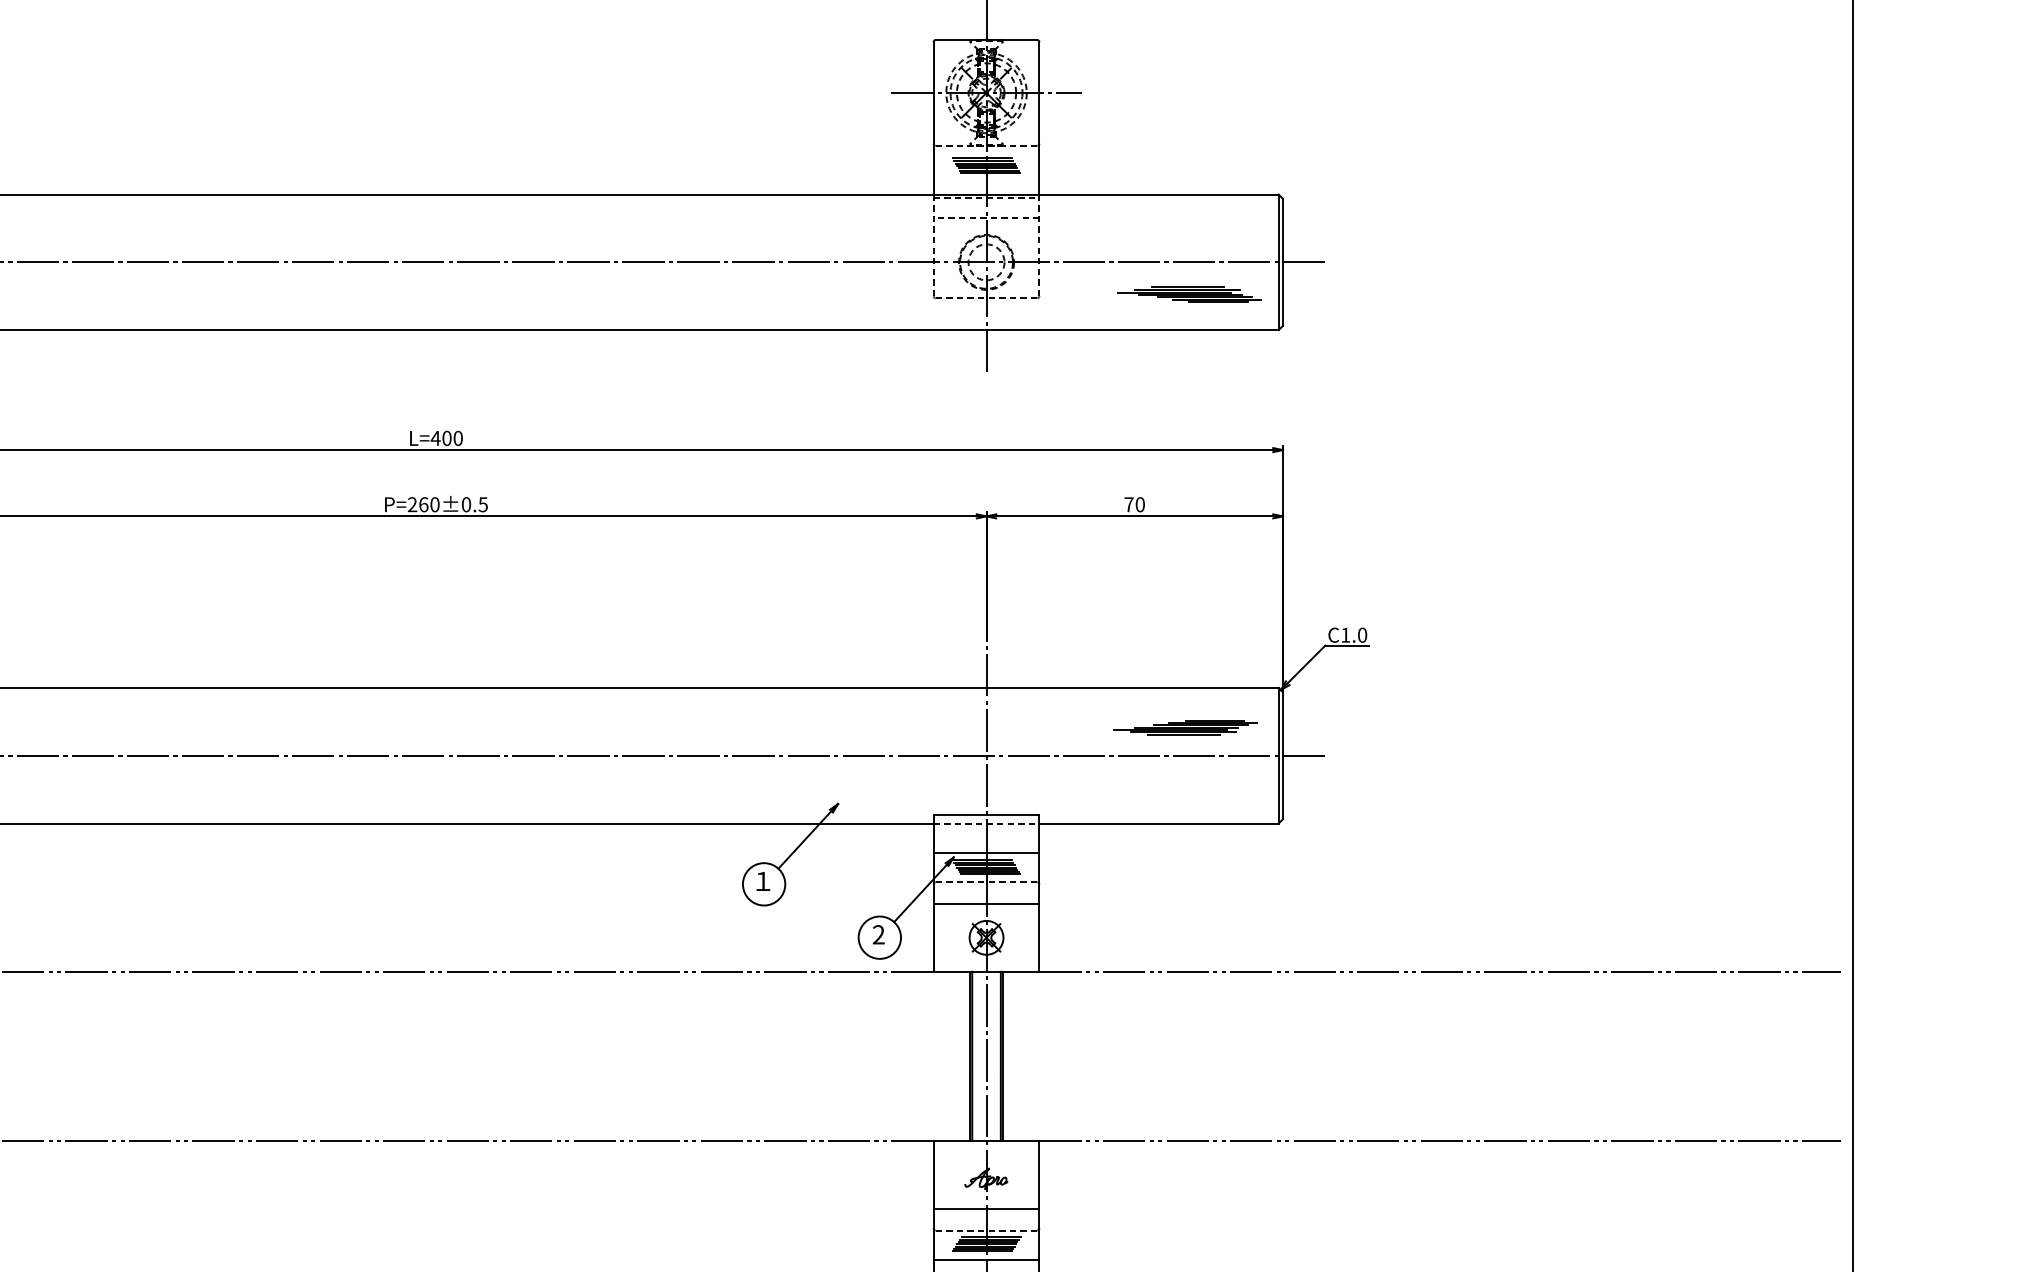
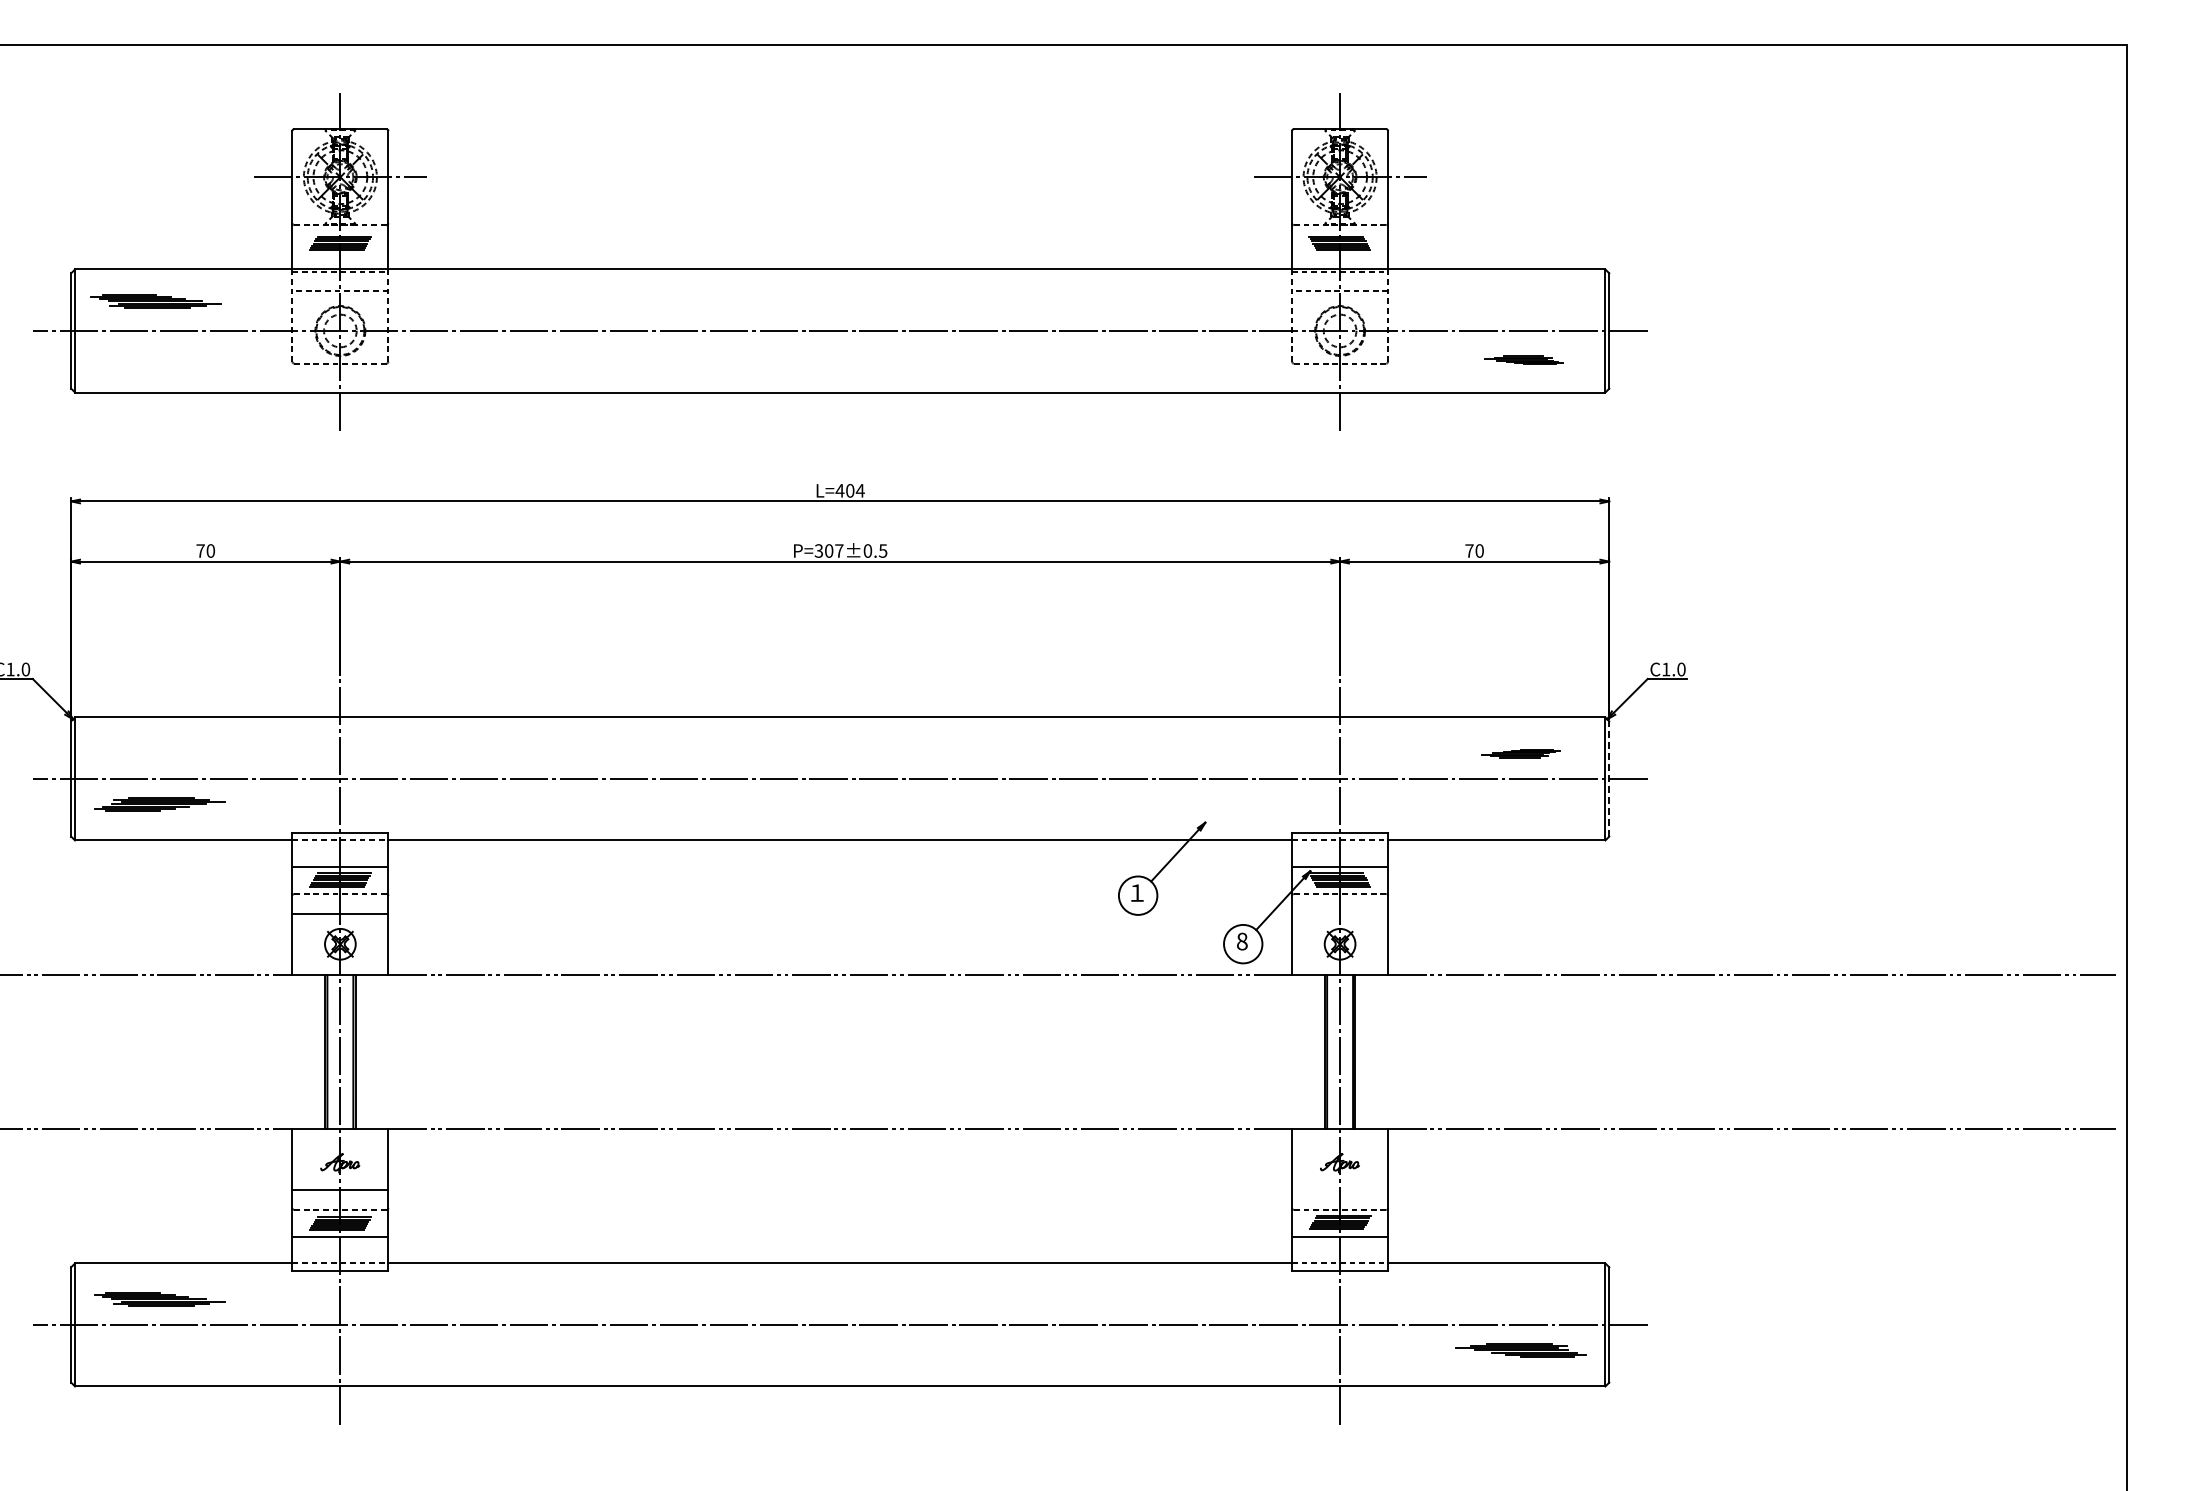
part: (1188, 294) -> (1523, 360), size x0.6
text: (457, 438) -> (859, 490), L=400 -> L=404
text: (423, 504) -> (828, 550), P=260±0.5 -> P=307±0.5
part: (1185, 727) -> (1520, 753), size x0.6
line: (1283, 755) -> (1609, 778), solid -> dashed
line: (986, 903) -> (1340, 913), removed
text: (877, 934) -> (1241, 941), 2 -> 8
line: (986, 1209) -> (1340, 1190), removed

